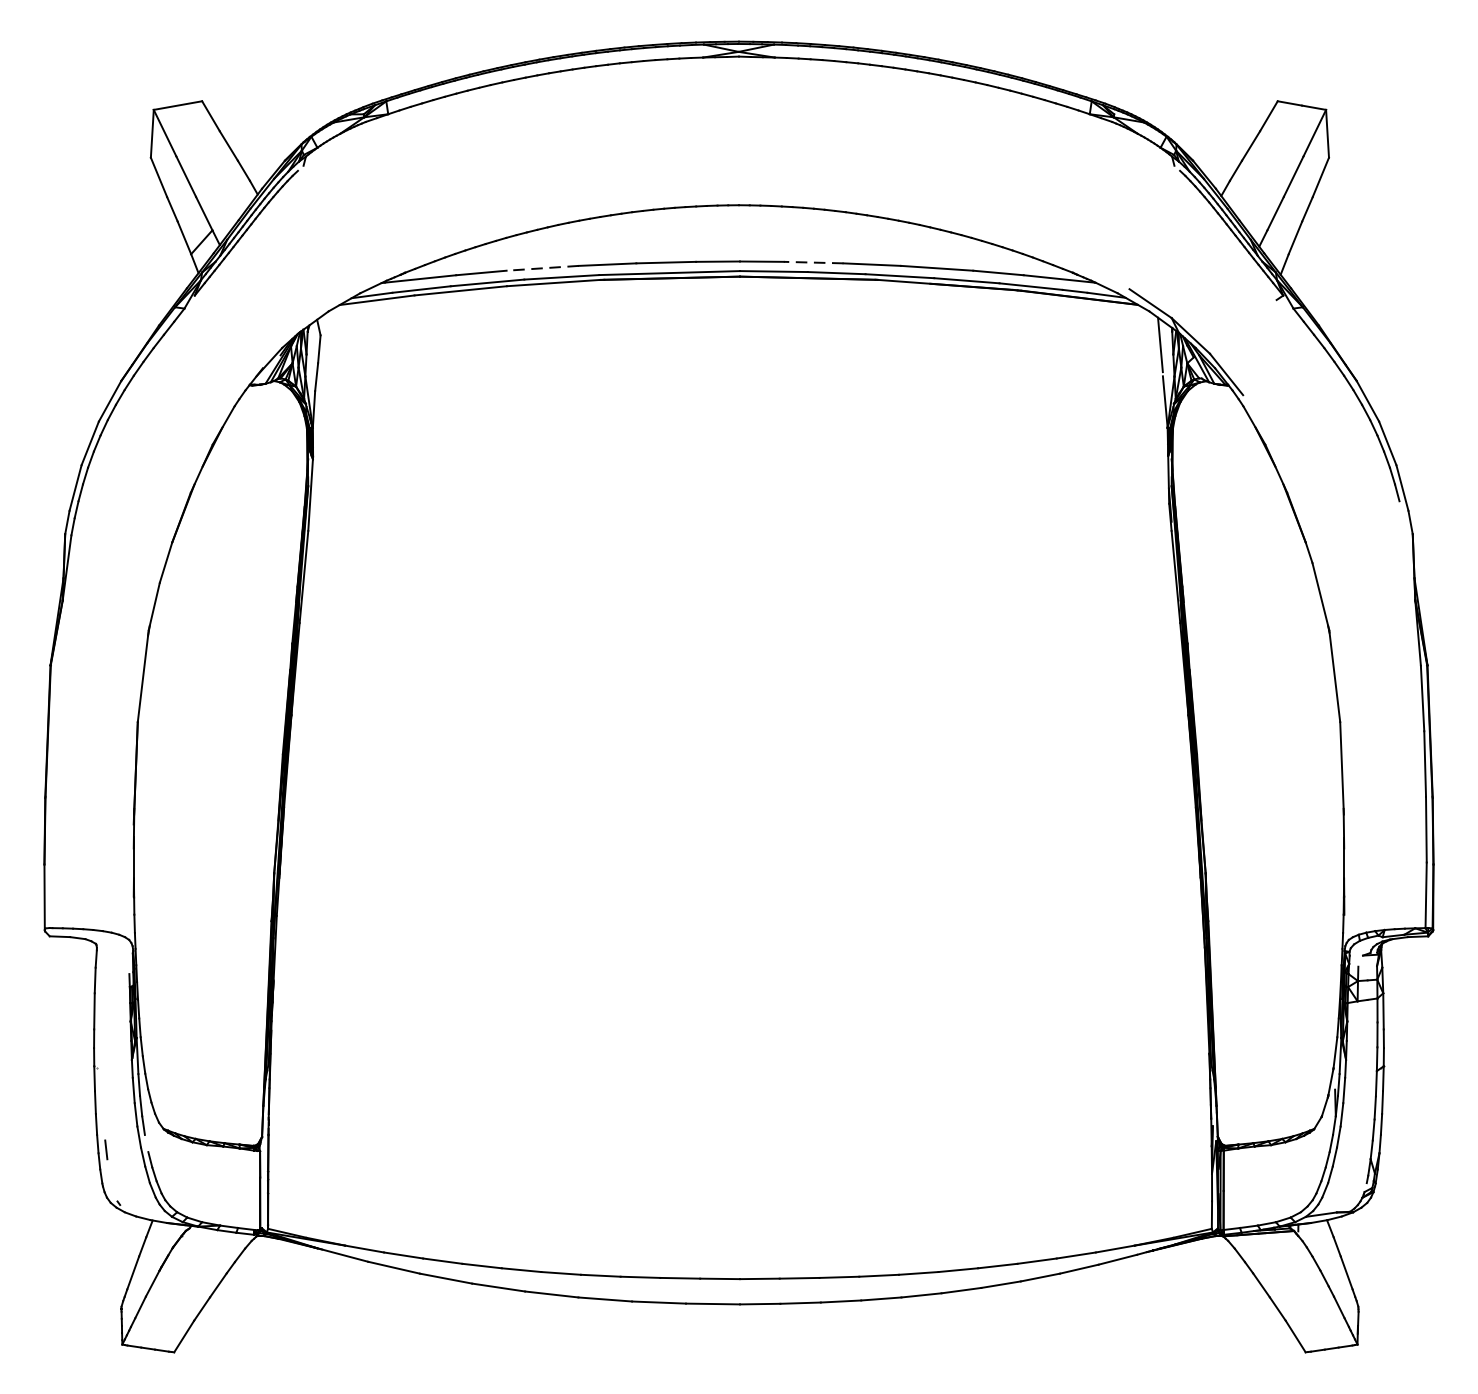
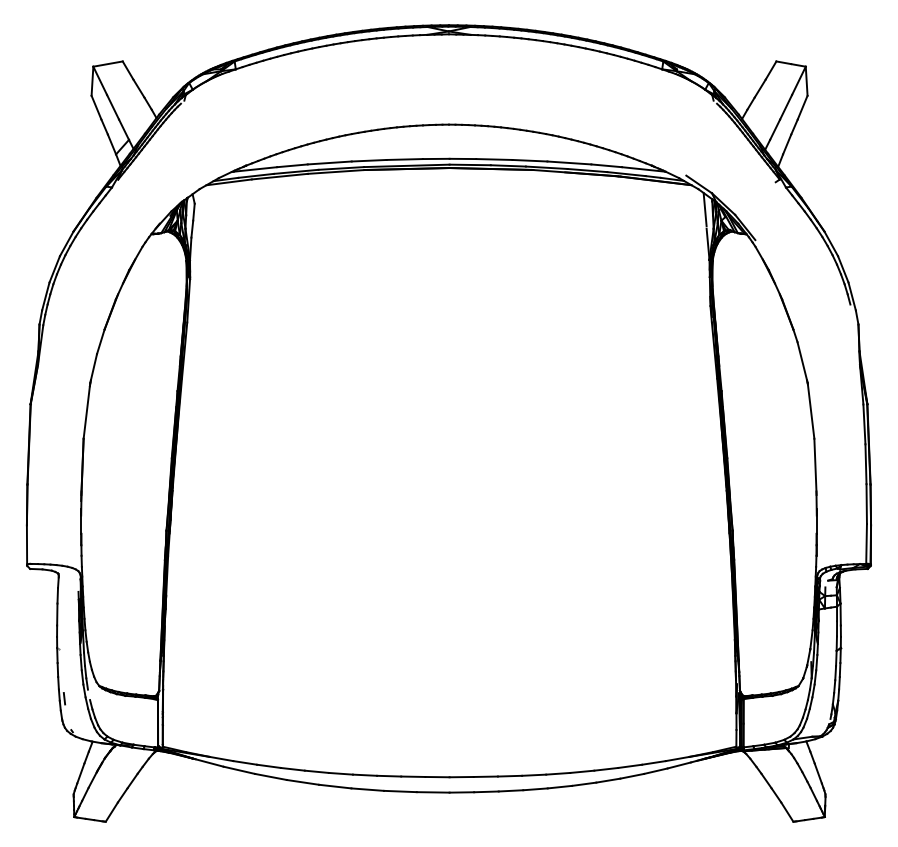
line: (812, 262) -> (493, 159), dashed -> solid
line: (542, 269) -> (329, 163), dashed -> solid

